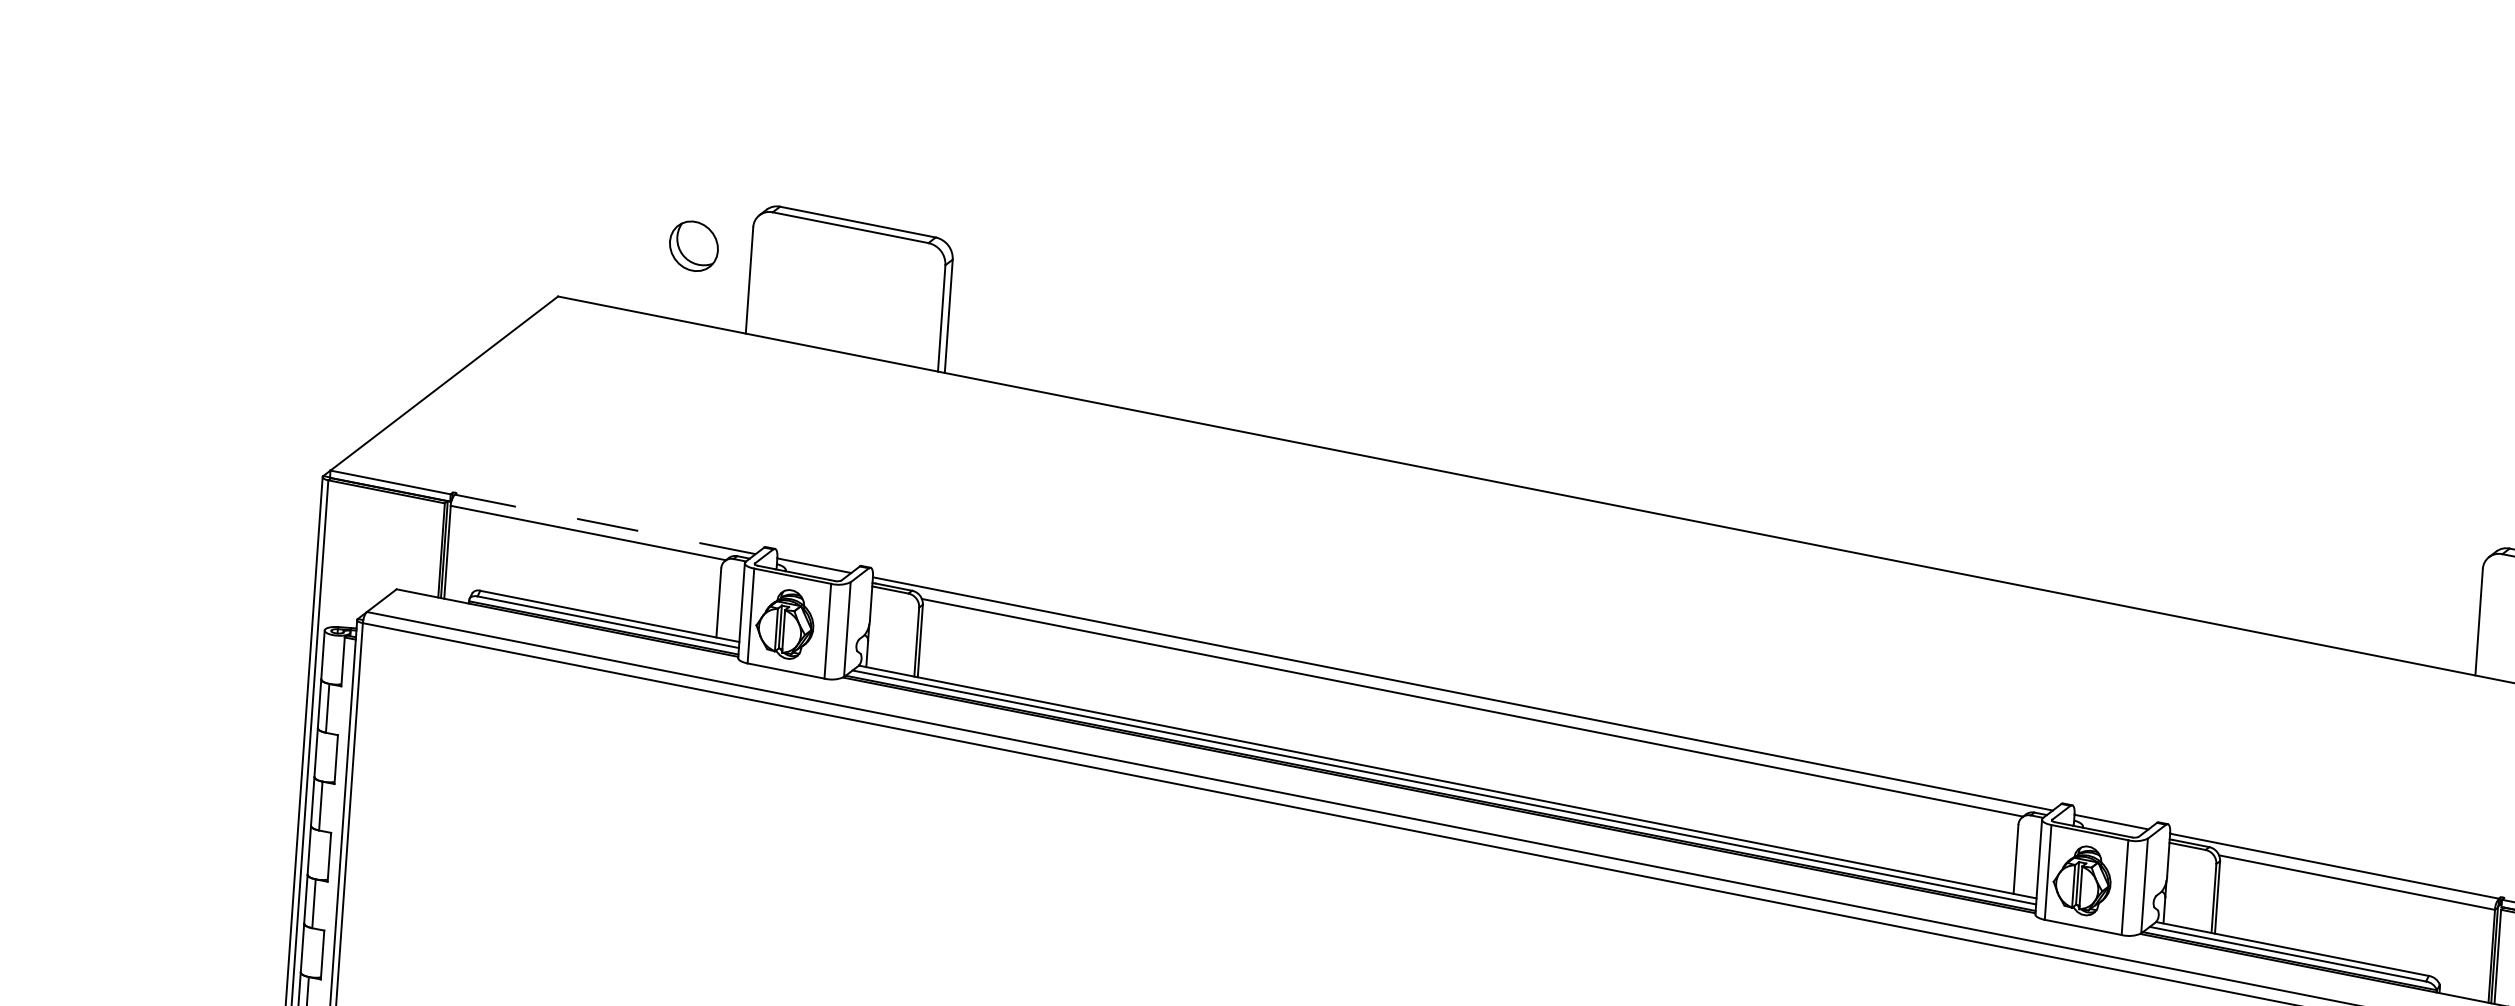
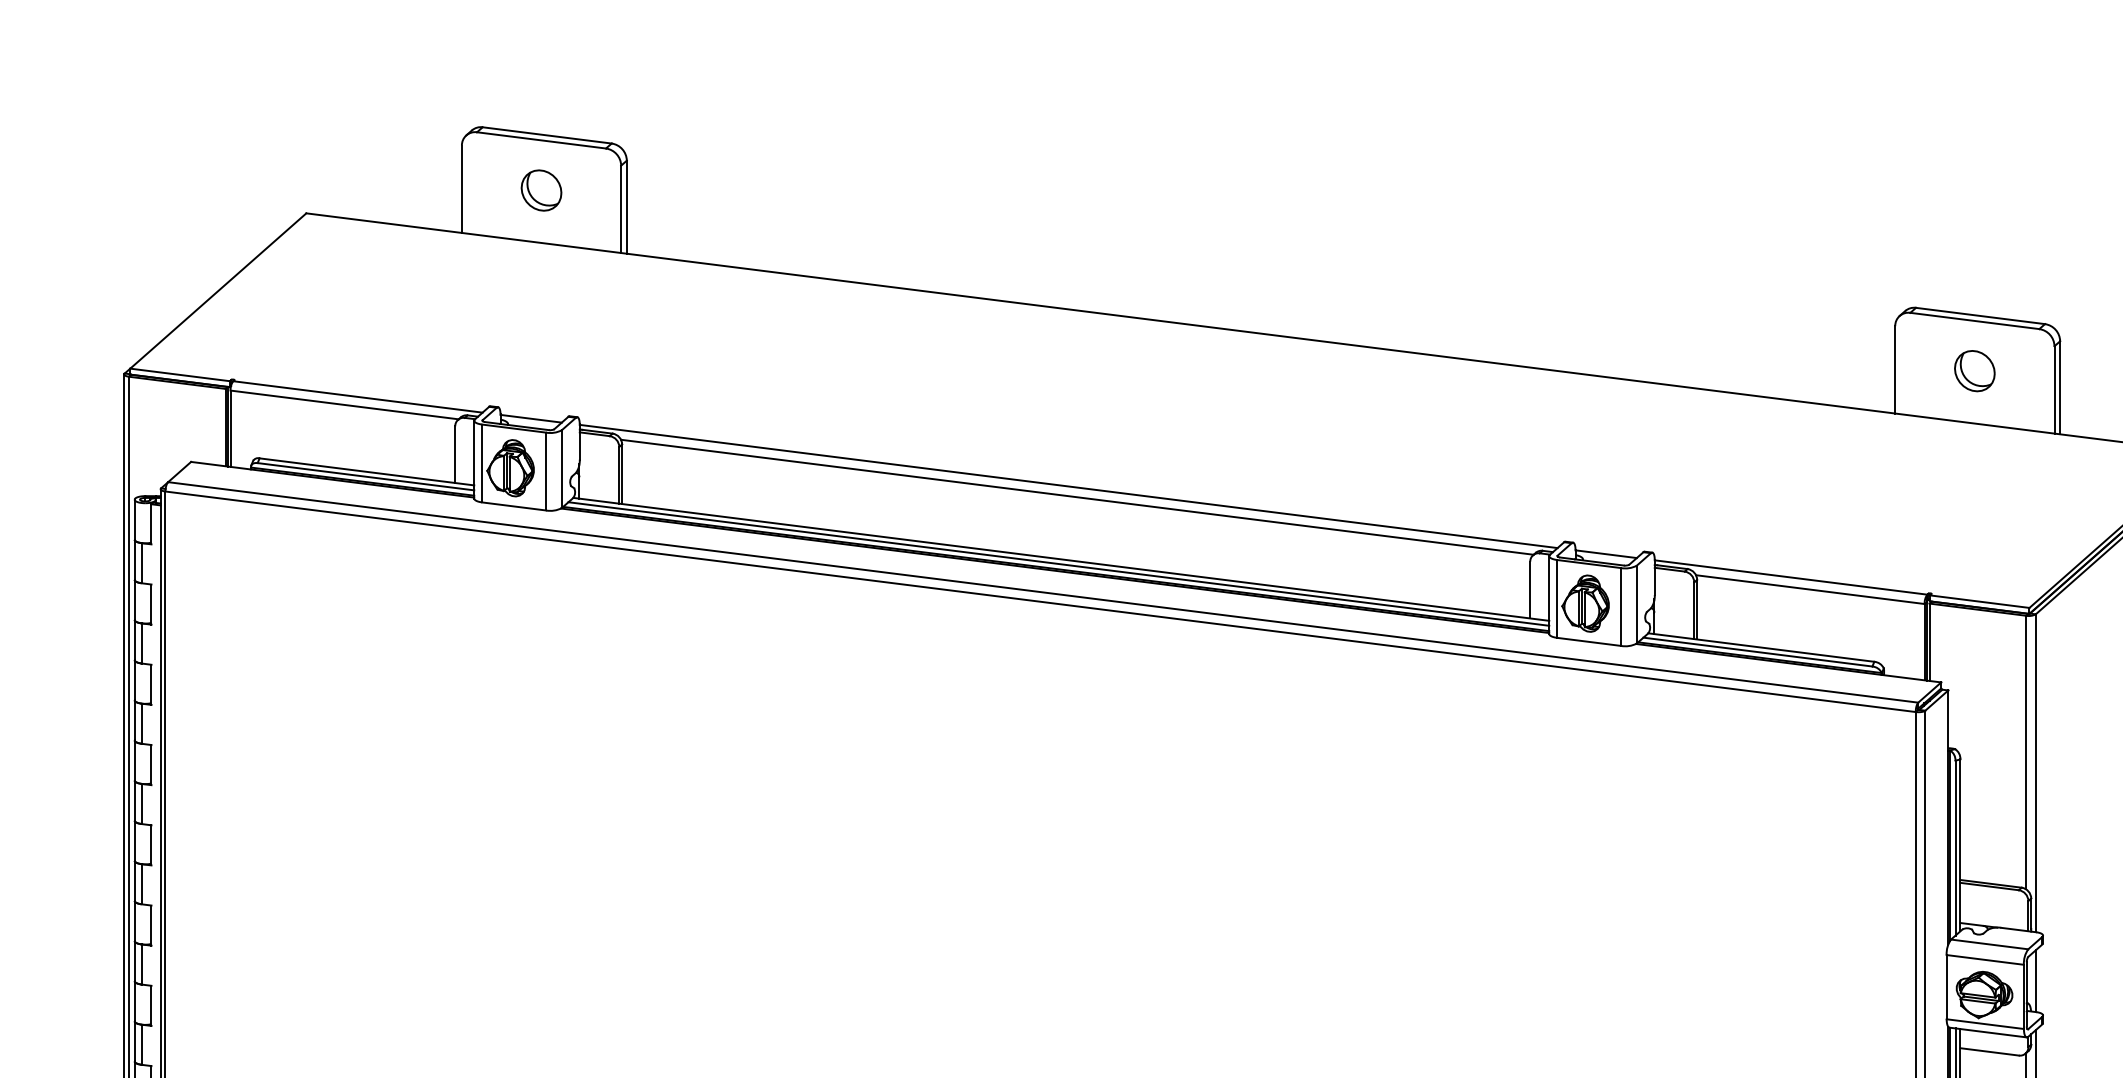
part: (693, 246) -> (541, 190), moved
line: (604, 523) -> (357, 396), dashed -> solid

